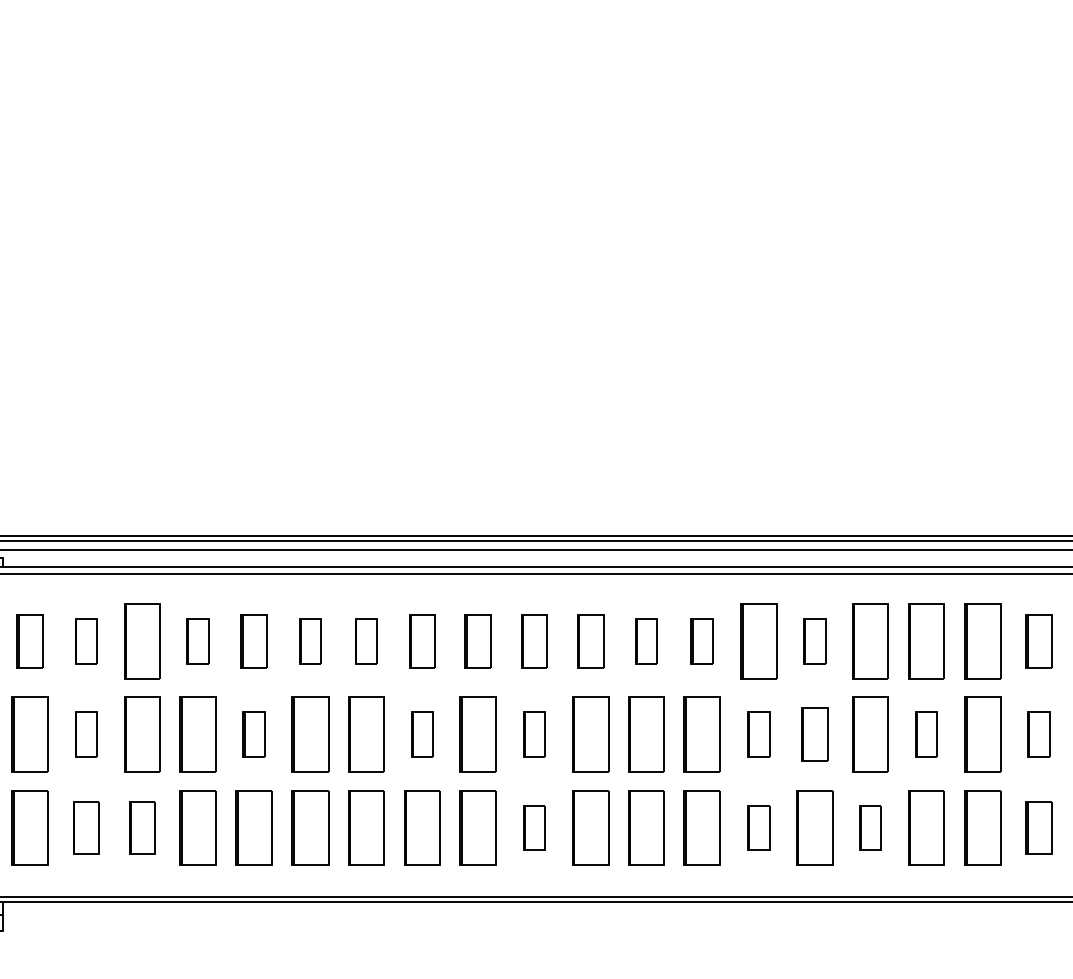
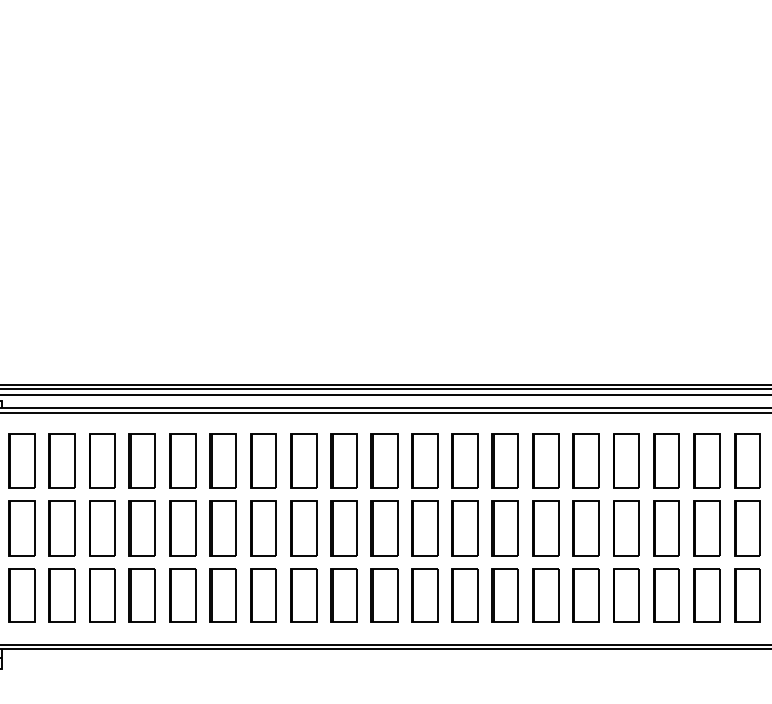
part: (29, 641) -> (21, 461), size x1.43
part: (86, 641) -> (62, 461), size x1.67
part: (197, 641) -> (142, 461), size x1.67
part: (253, 641) -> (182, 461), size x1.43
part: (310, 641) -> (223, 461), size x1.67
part: (366, 641) -> (263, 461), size x1.67
part: (422, 641) -> (303, 461), size x1.43
part: (477, 641) -> (343, 461), size x1.43
part: (534, 641) -> (384, 461), size x1.43
part: (590, 641) -> (424, 461), size x1.43
part: (646, 641) -> (465, 461), size x1.67
part: (701, 641) -> (504, 461), size x1.67
part: (814, 641) -> (585, 461), size x1.67
part: (1038, 641) -> (747, 461), size x1.43
part: (86, 734) -> (62, 528), size x1.67
part: (253, 734) -> (182, 528), size x1.67
part: (422, 734) -> (303, 528), size x1.67
part: (534, 734) -> (384, 528), size x1.67
part: (758, 734) -> (545, 528), size x1.67
part: (814, 734) -> (585, 528), size x1.43
part: (926, 734) -> (666, 528), size x1.67
part: (1038, 734) -> (747, 528), size x1.67
part: (86, 827) -> (62, 595), size x1.43
part: (142, 827) -> (102, 595), size x1.43
part: (534, 827) -> (384, 595), size x1.67
part: (758, 827) -> (545, 595), size x1.67
part: (870, 827) -> (626, 595), size x1.67
part: (1038, 827) -> (747, 595), size x1.43

